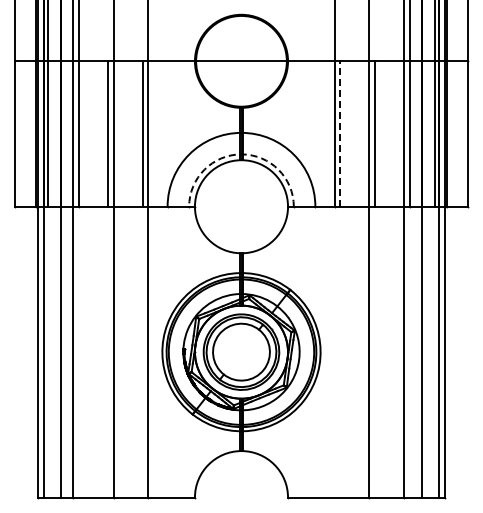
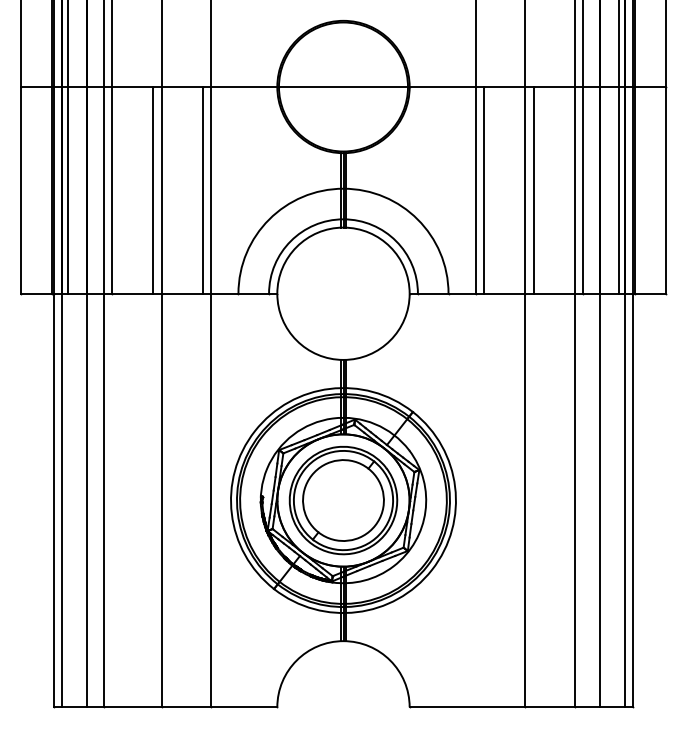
line: (340, 134) -> (484, 191), dashed -> solid
arc: (241, 154) -> (343, 219), dashed -> solid

